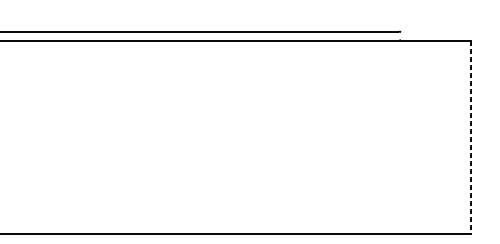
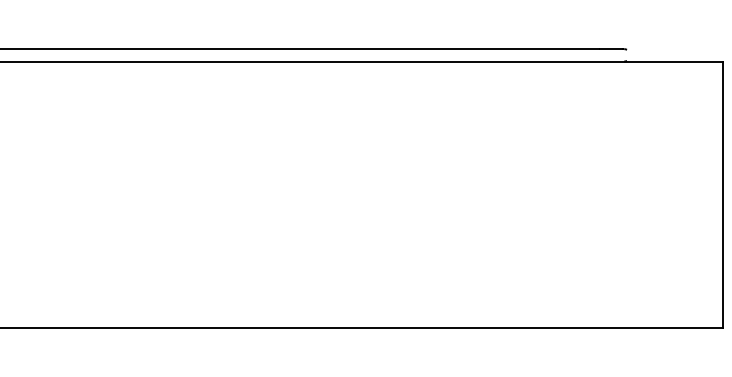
line: (471, 138) -> (723, 195), dashed -> solid

